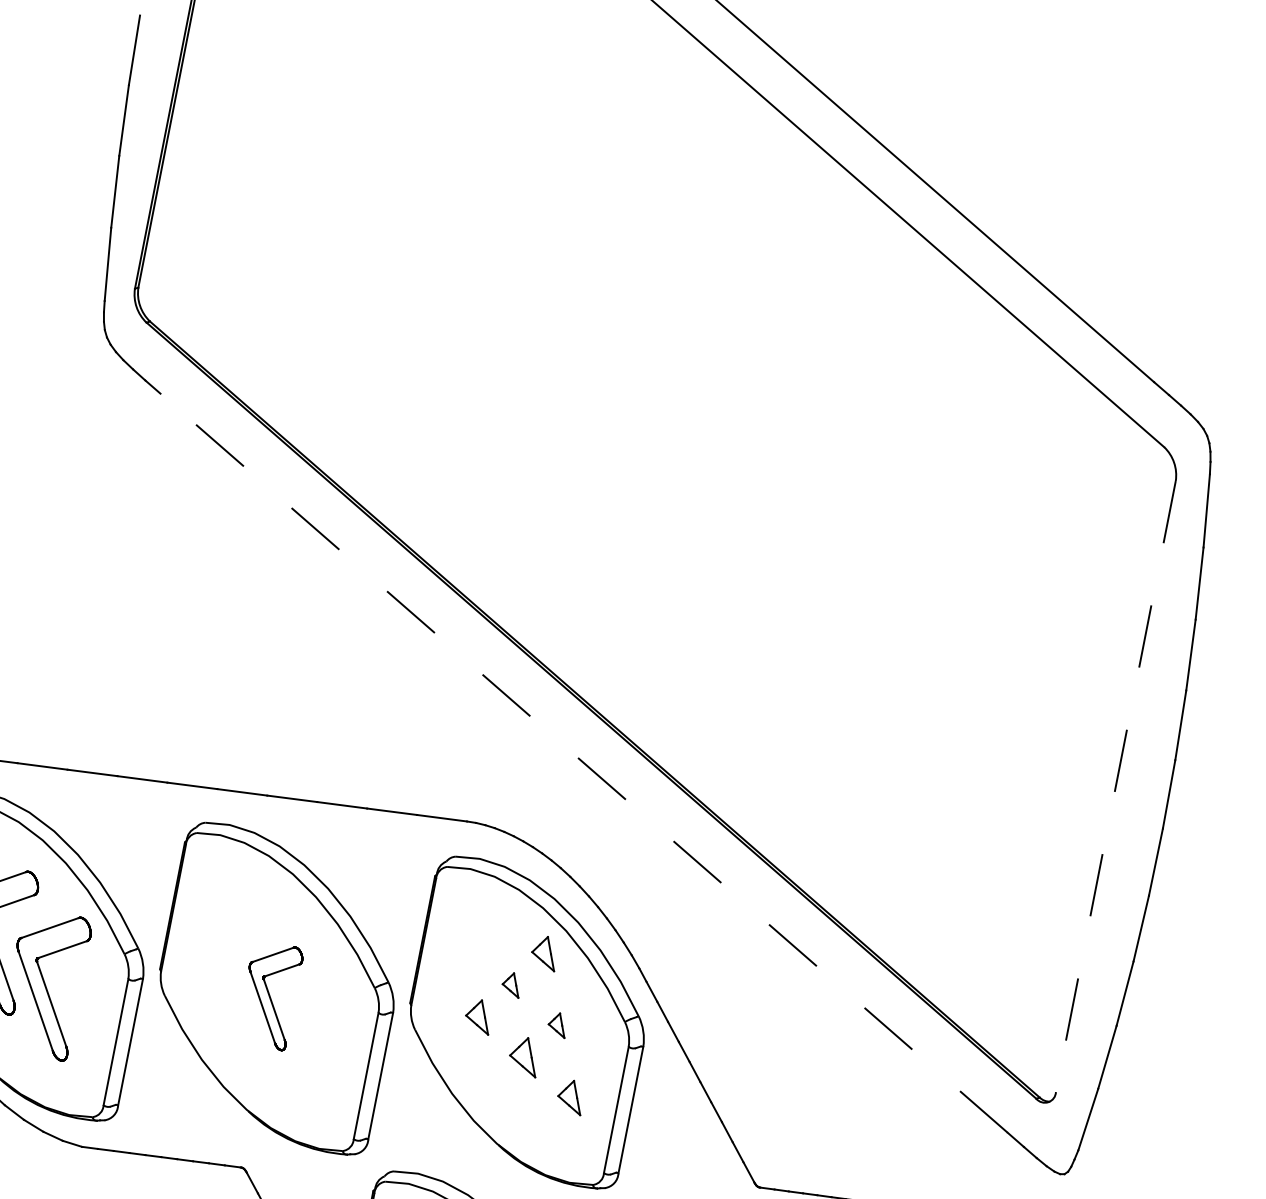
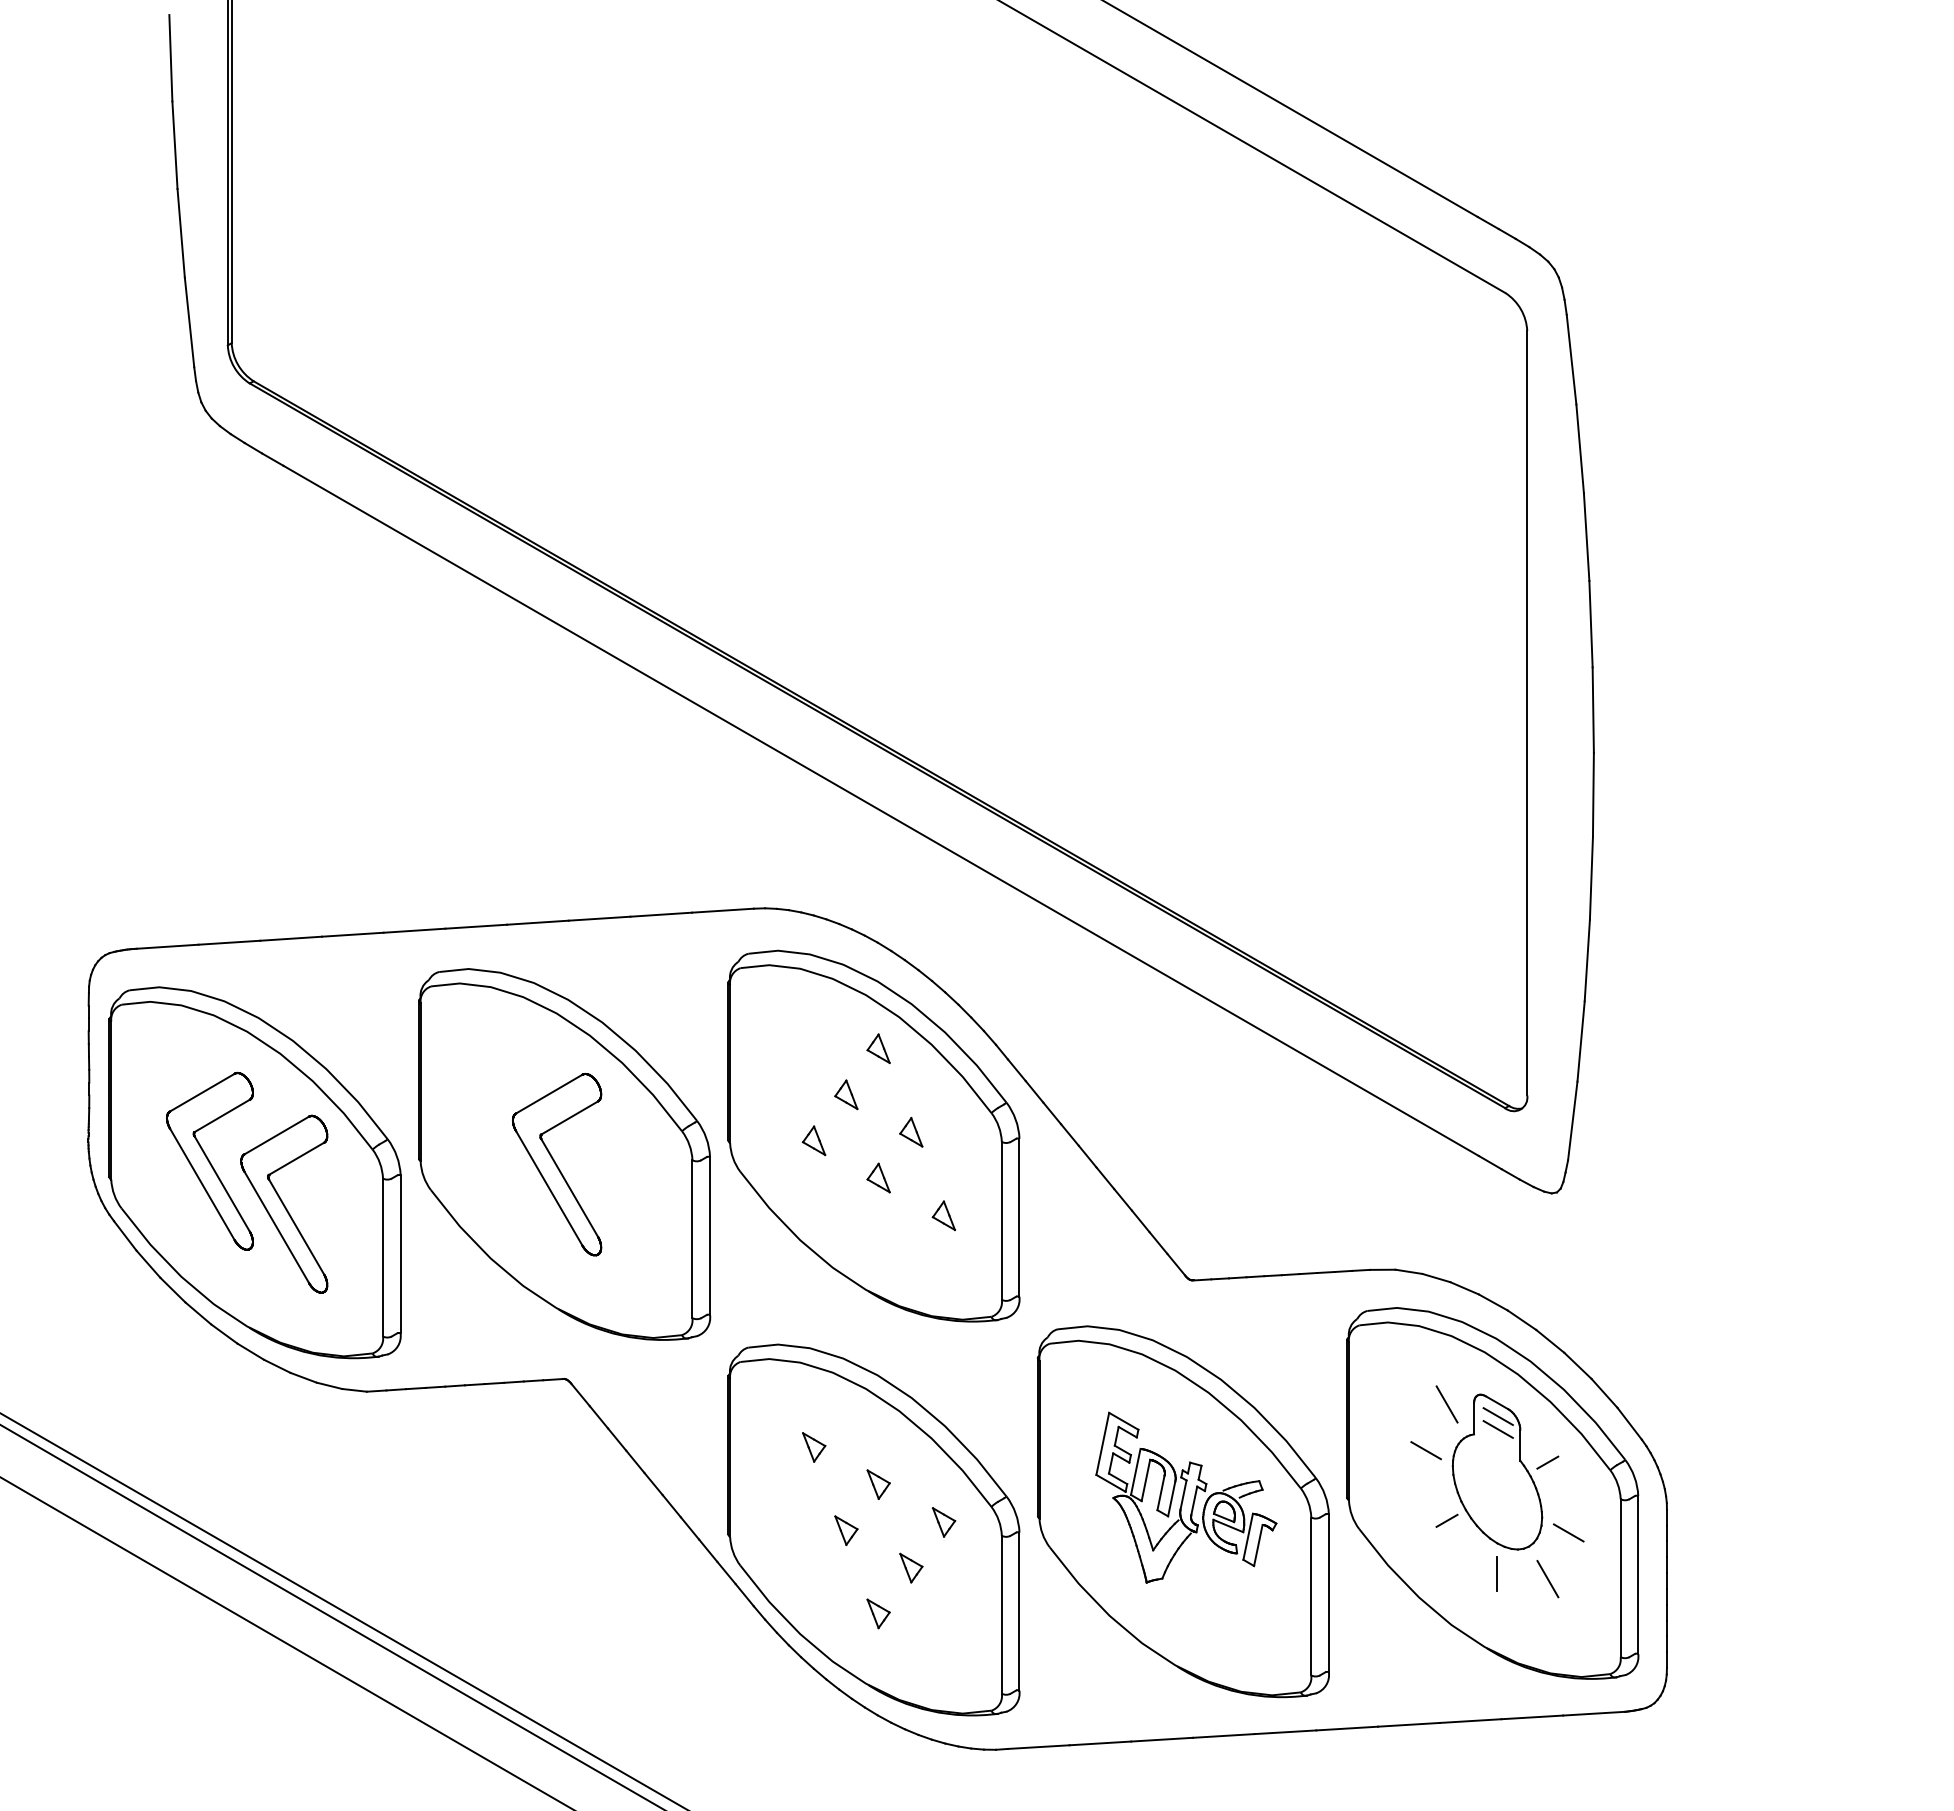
line: (583, 762) -> (880, 810), dashed -> solid
line: (1116, 786) -> (1527, 713), dashed -> solid
part: (544, 952) -> (878, 1048), size x0.71
part: (270, 995) -> (557, 1164), size x1.43
part: (478, 1016) -> (813, 1140), size x0.71
part: (524, 1055) -> (878, 1177), size x0.62
part: (570, 1096) -> (943, 1215), size x0.71

